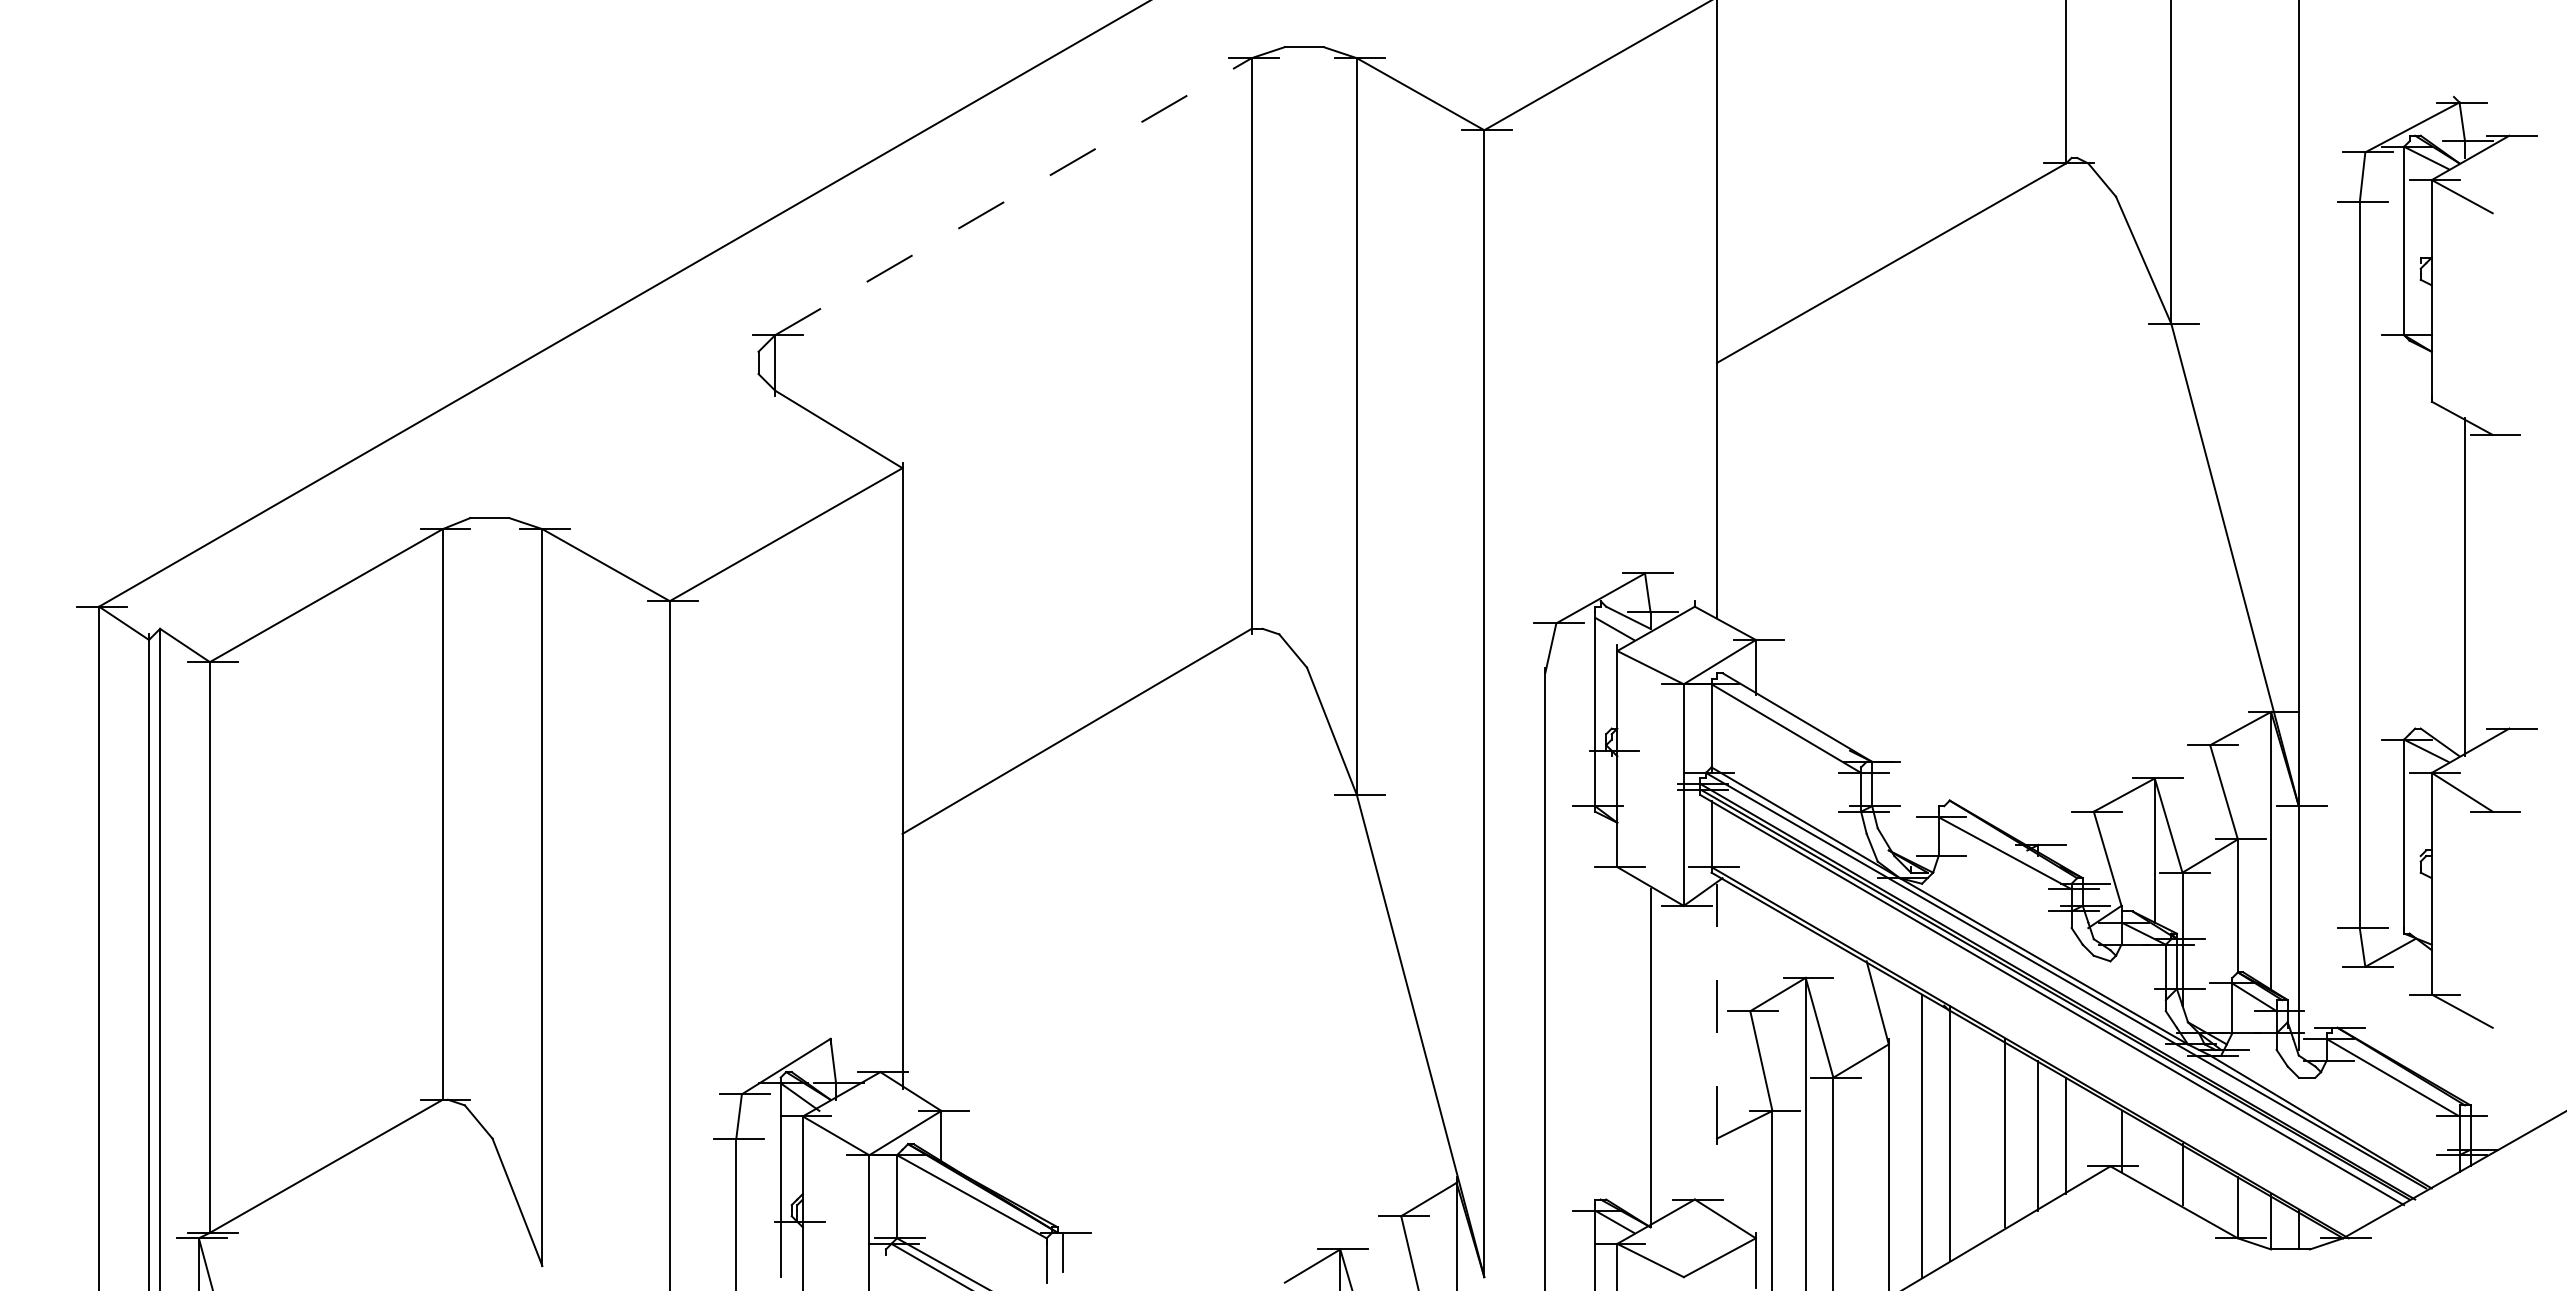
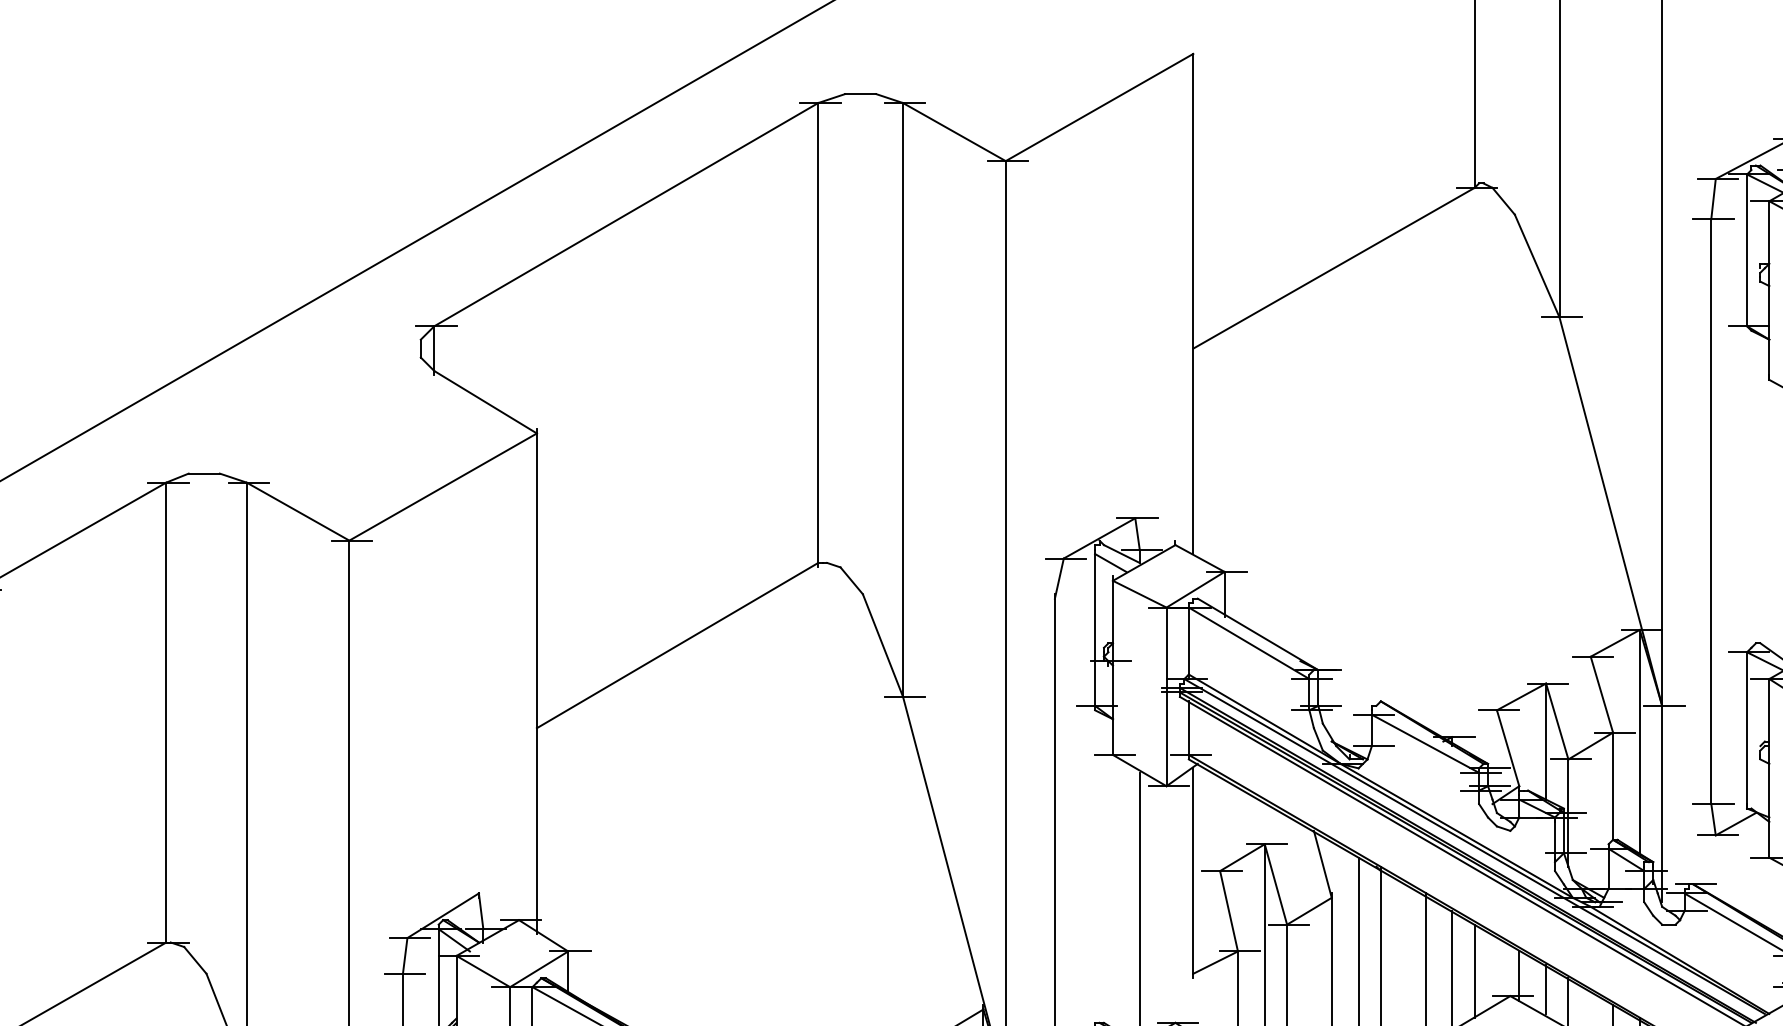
line: (1013, 196) -> (626, 214), dashed -> solid
line: (1717, 1010) -> (1193, 870), dashed -> solid
line: (2154, 1157) -> (1545, 988), added

